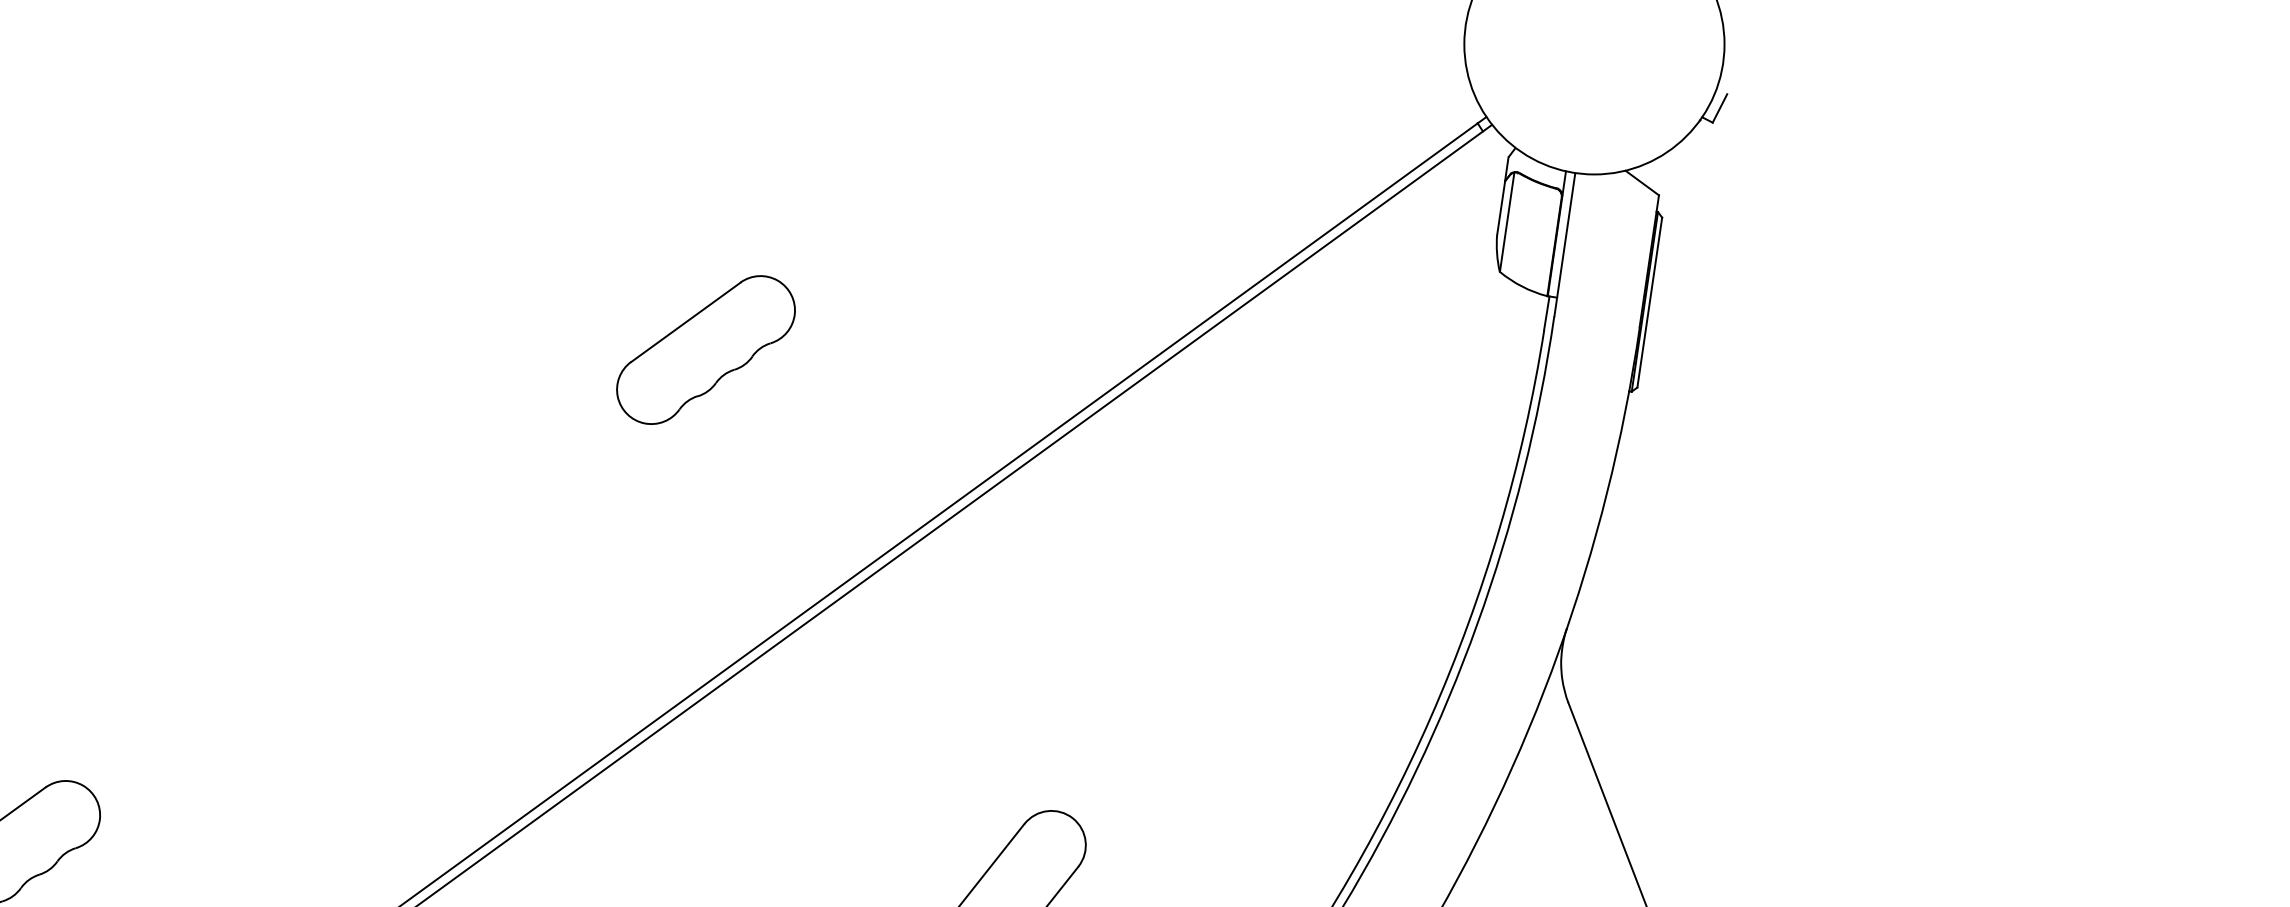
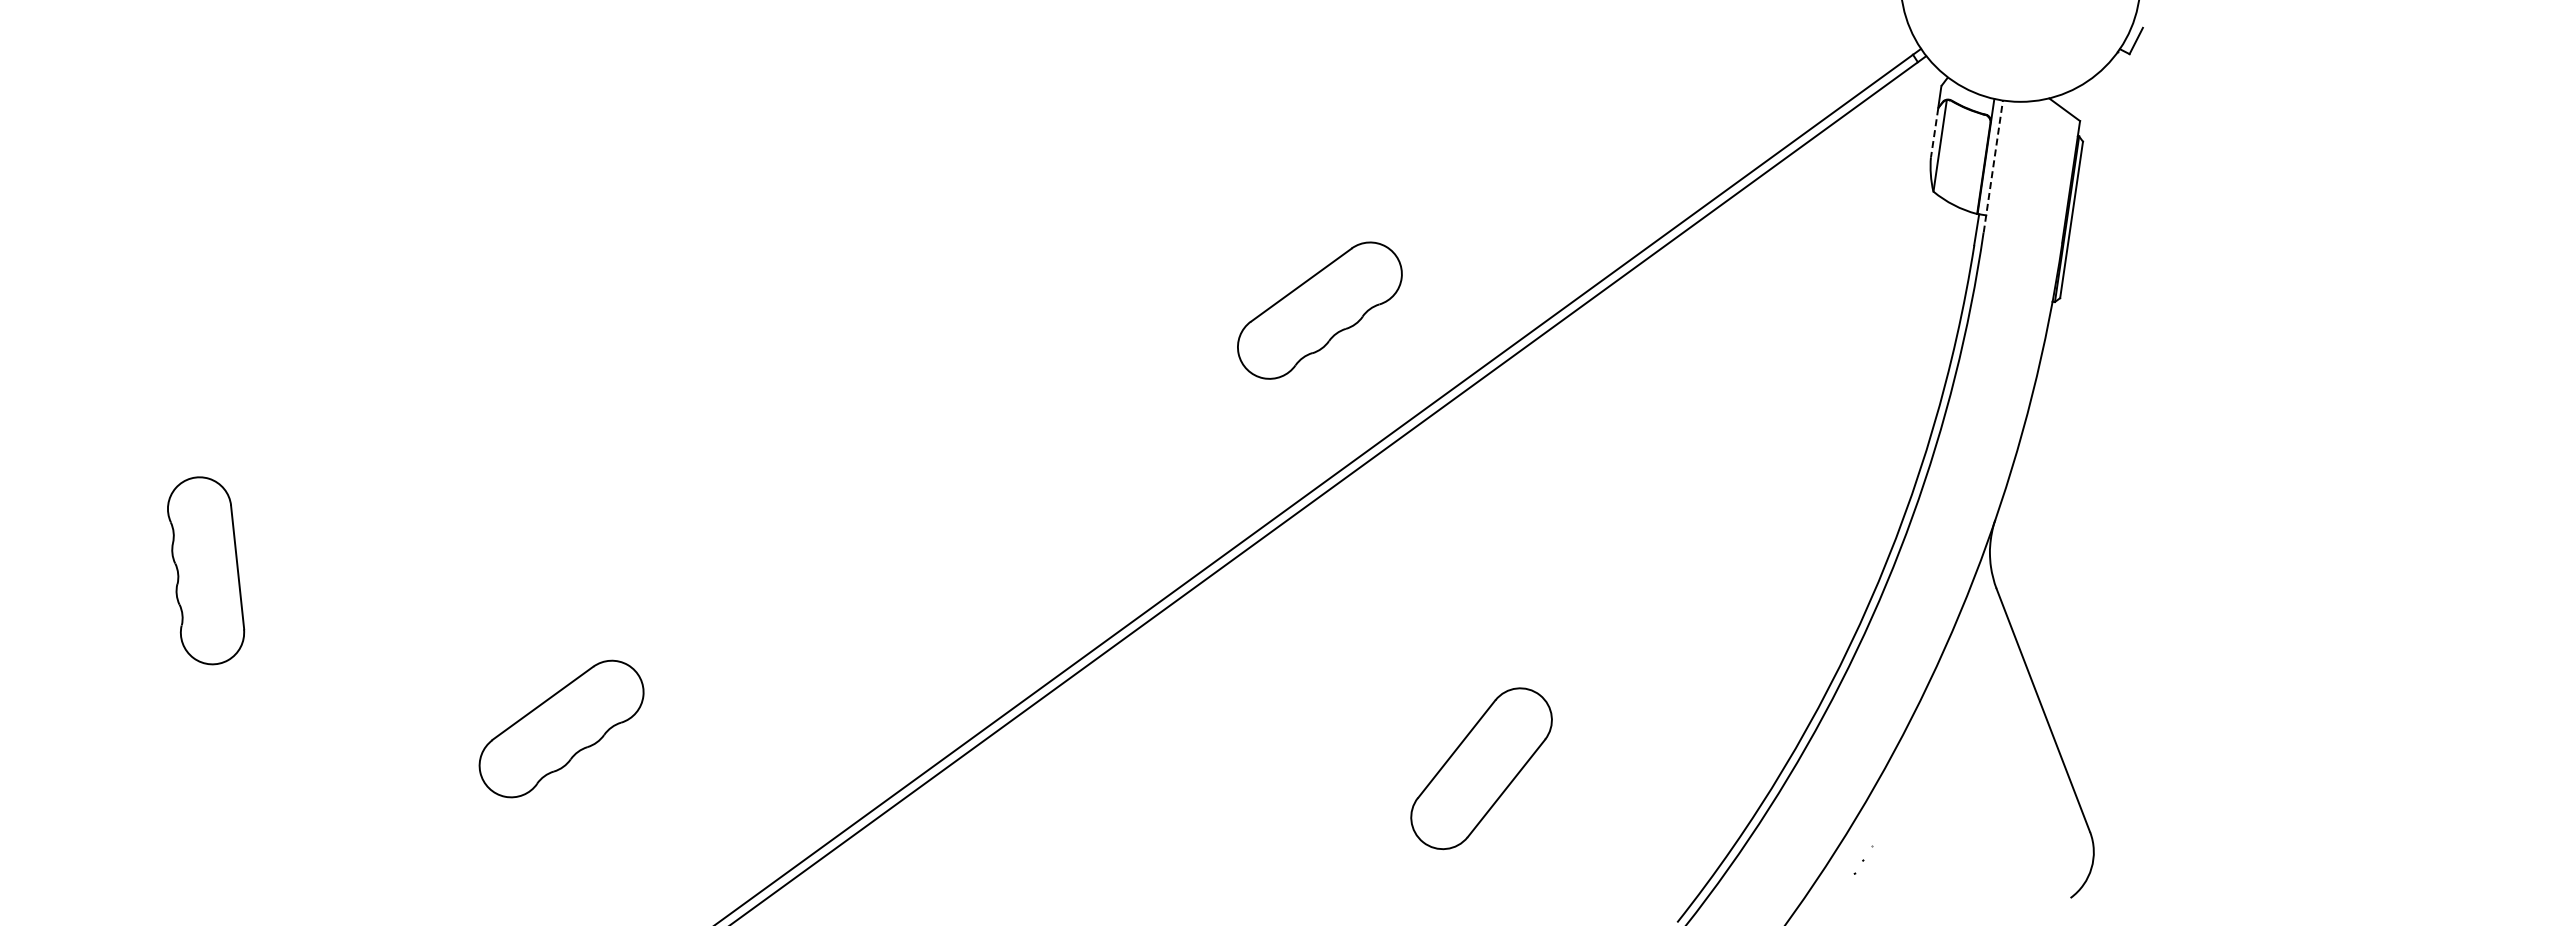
line: (1501, 207) -> (1934, 132), solid -> dashed
line: (1565, 244) -> (1993, 166), solid -> dashed
part: (705, 349) -> (1319, 310), moved

